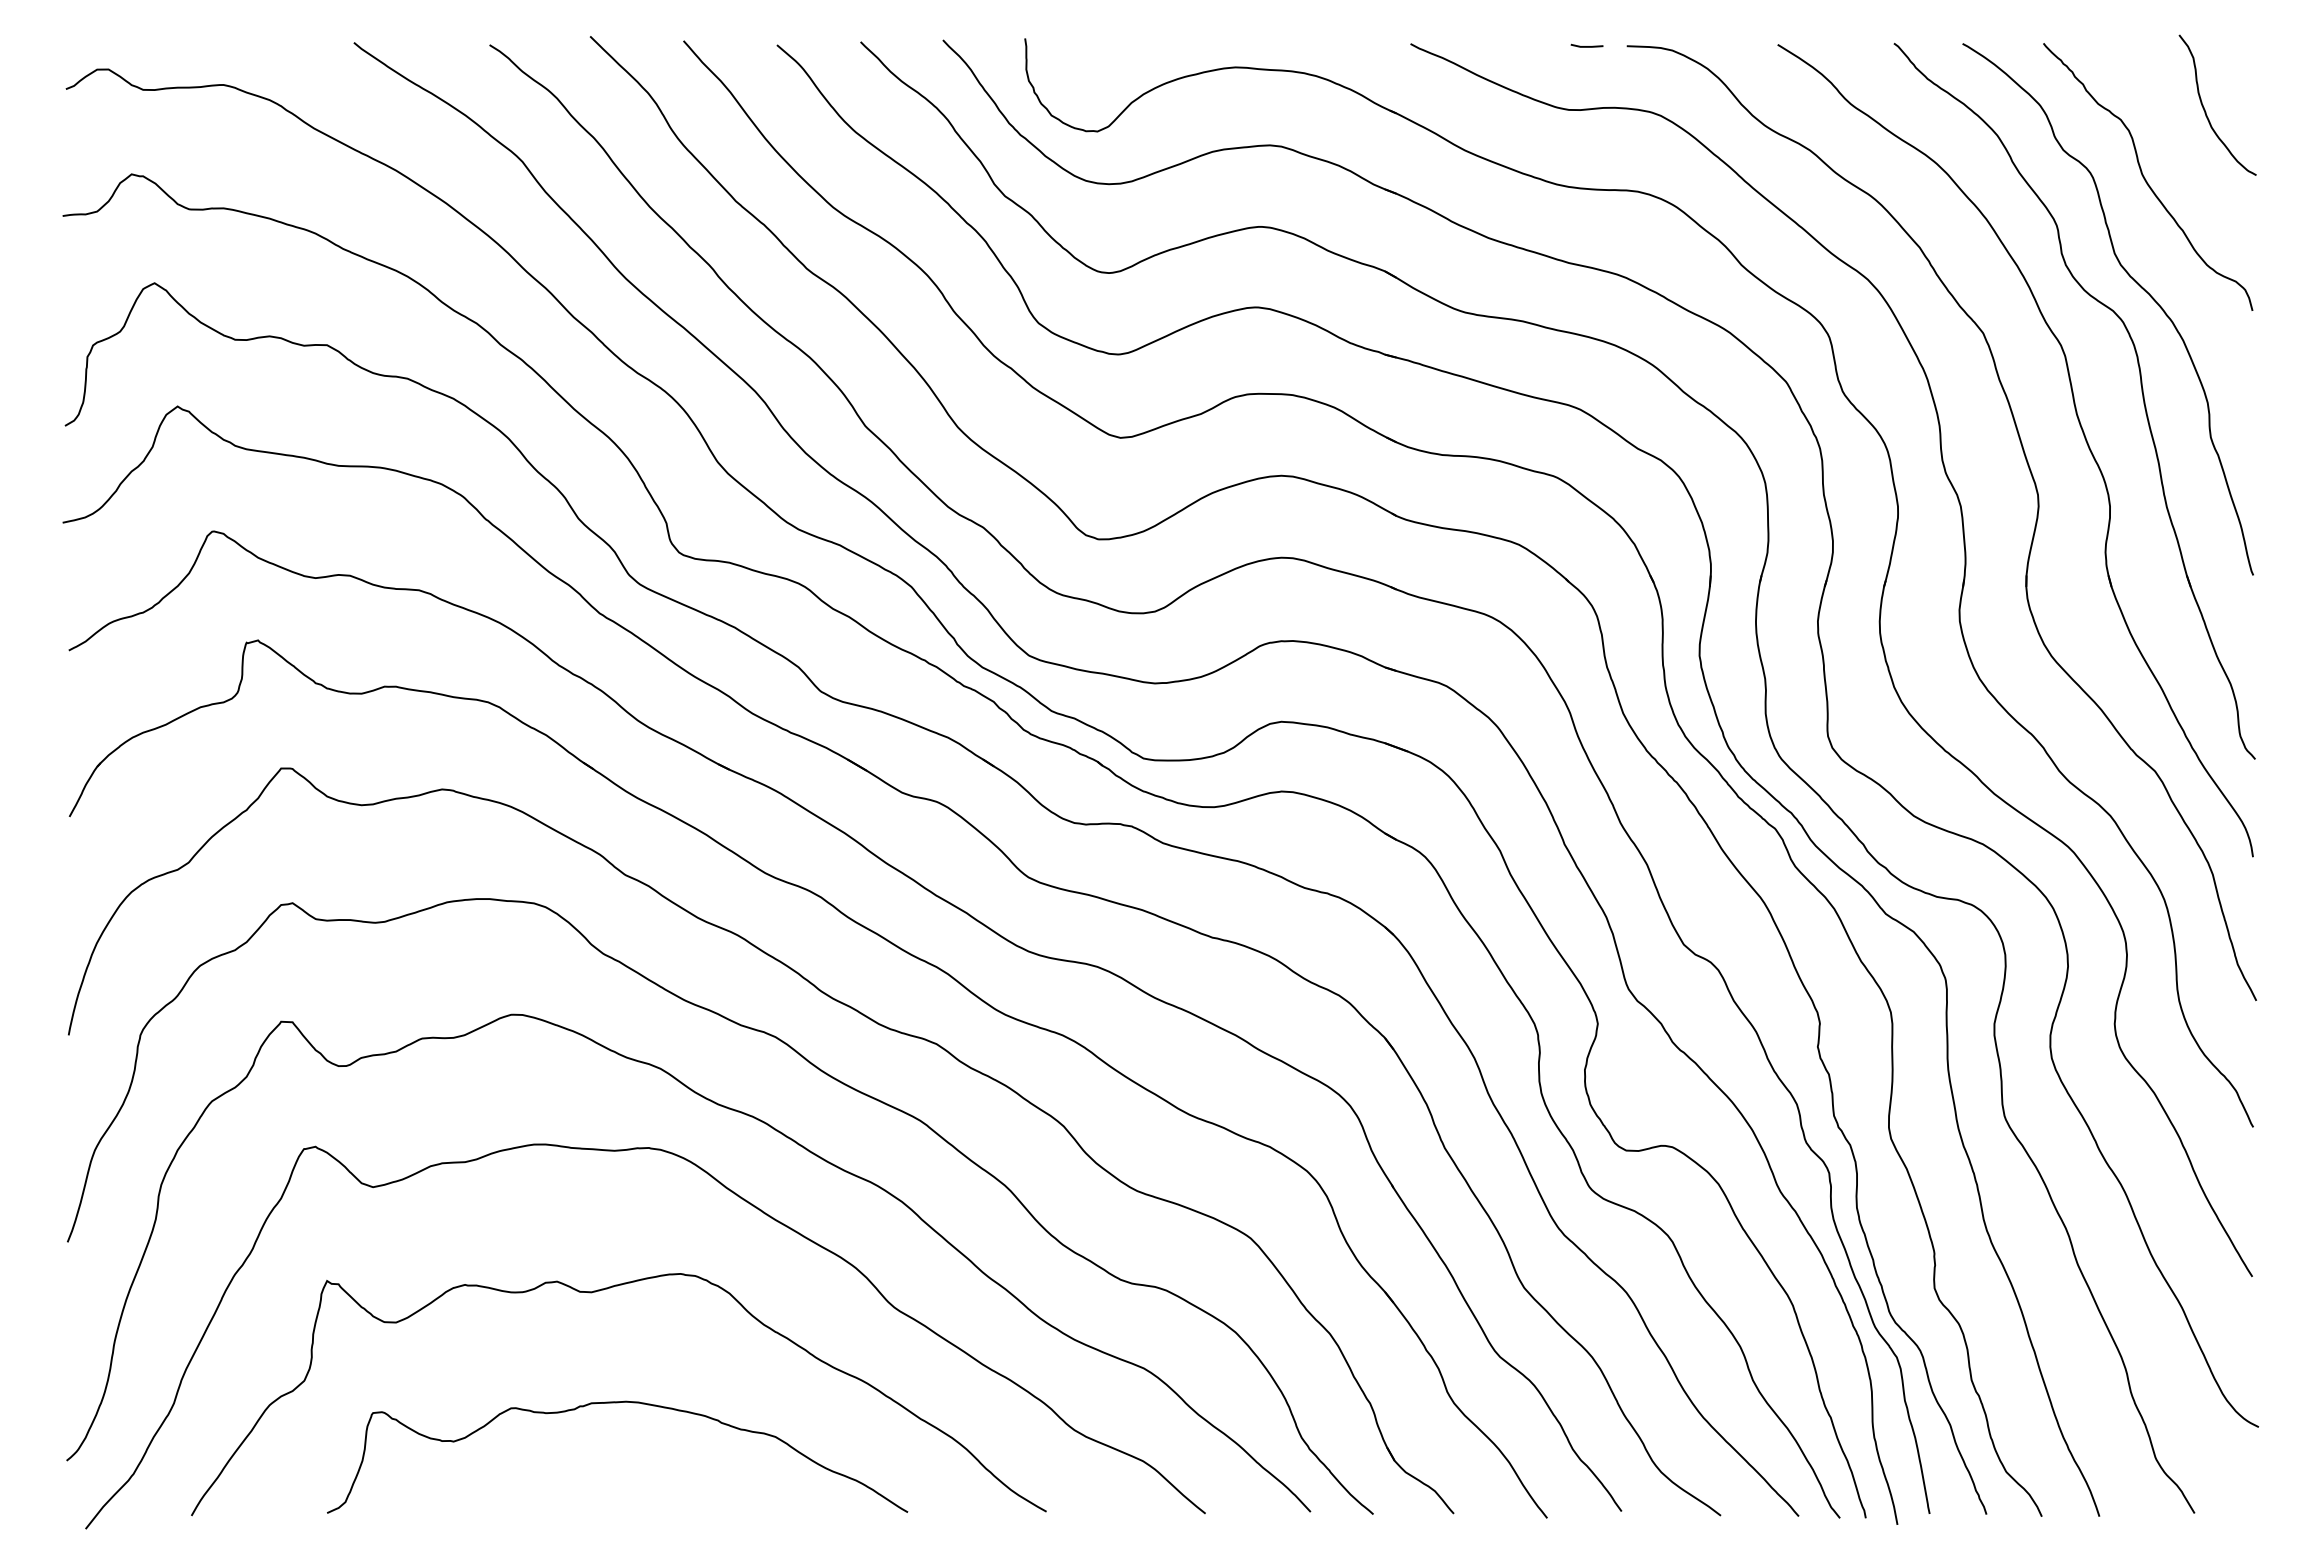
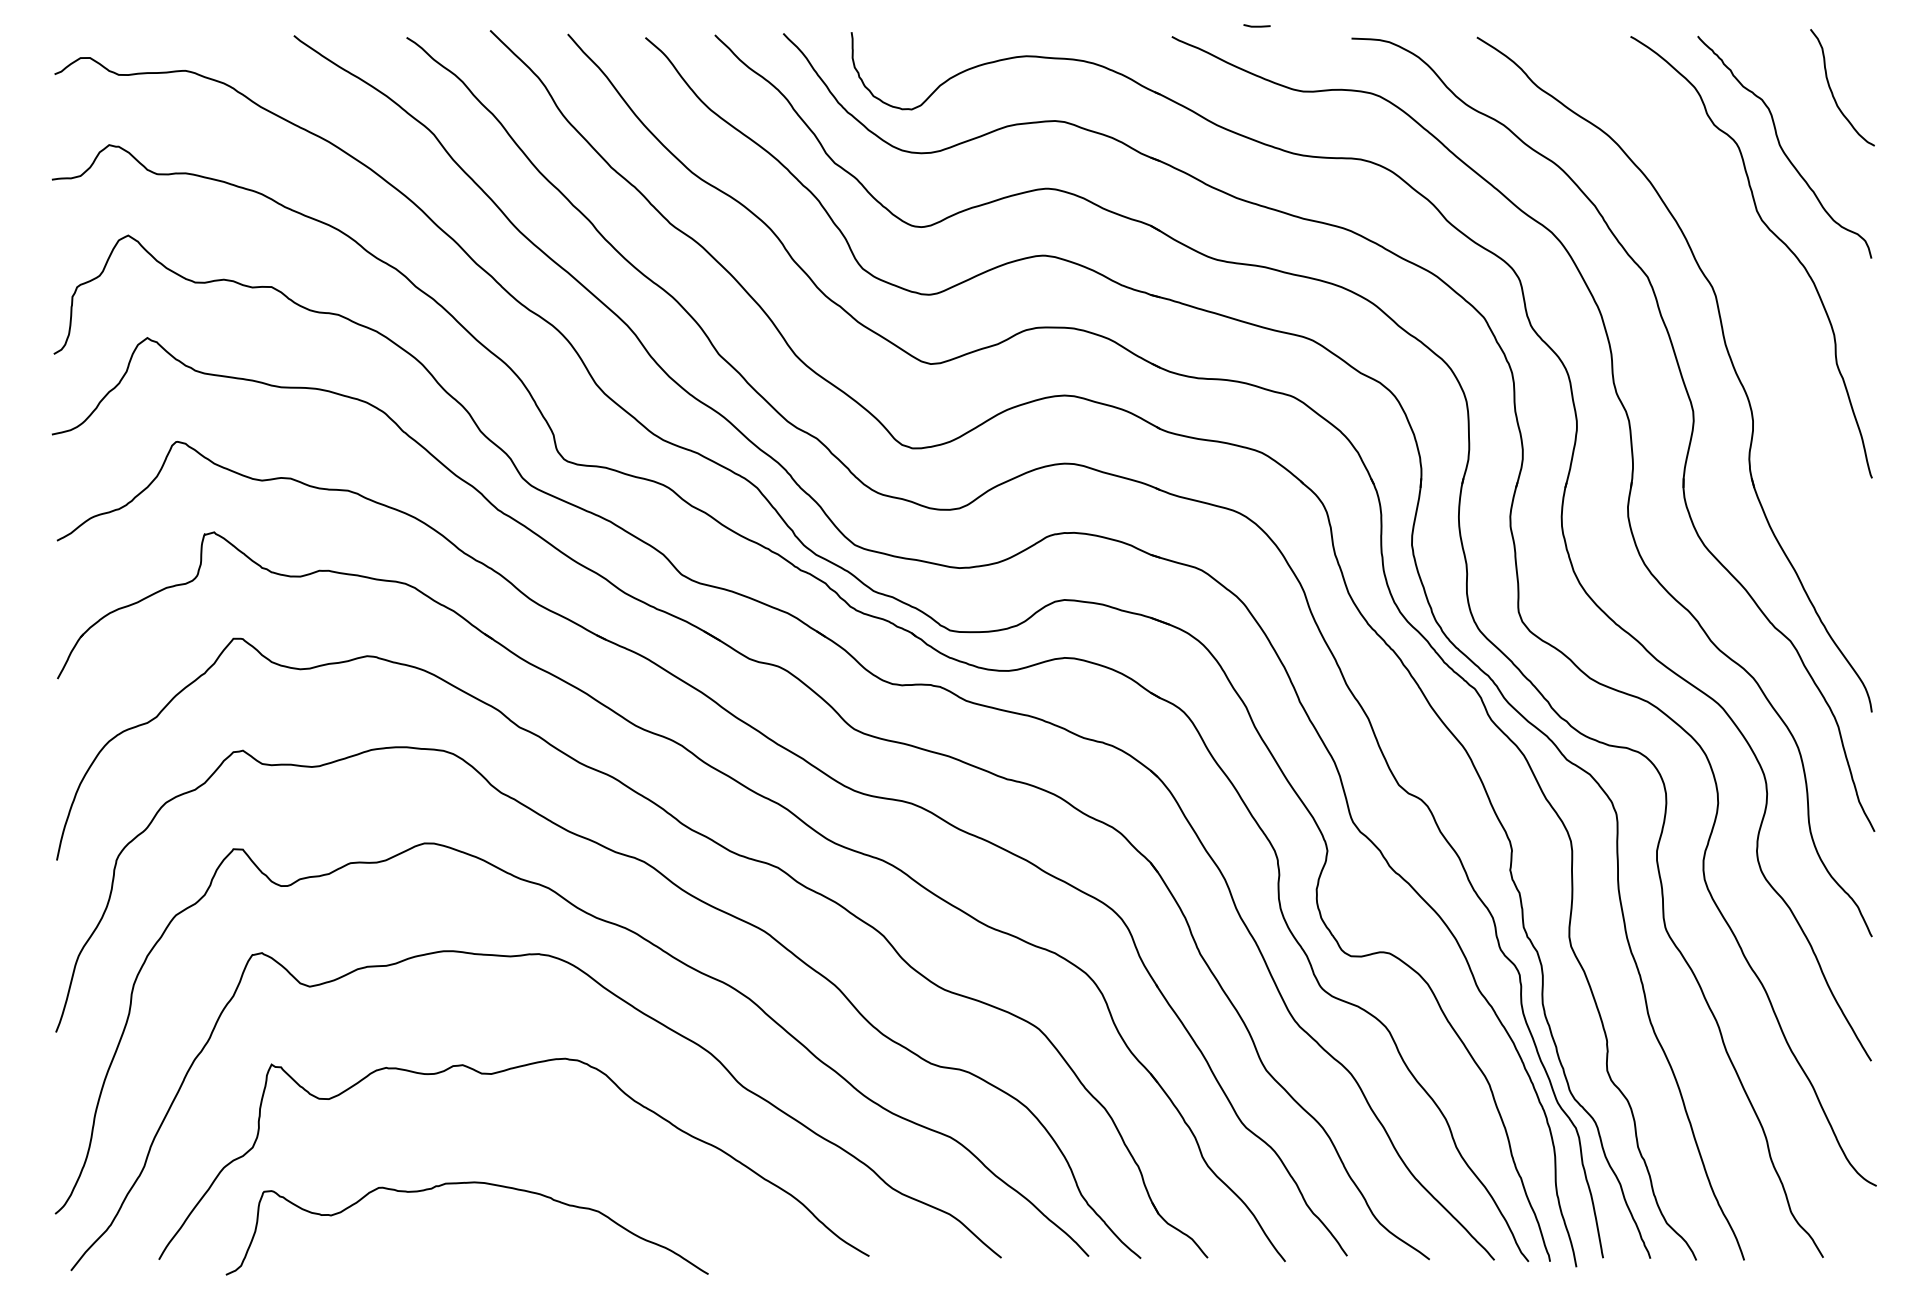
line: (1586, 46) -> (1256, 26), moved
part: (2141, 392) -> (1779, 326), removed
curve: (617, 1403) -> (467, 1183), moved

